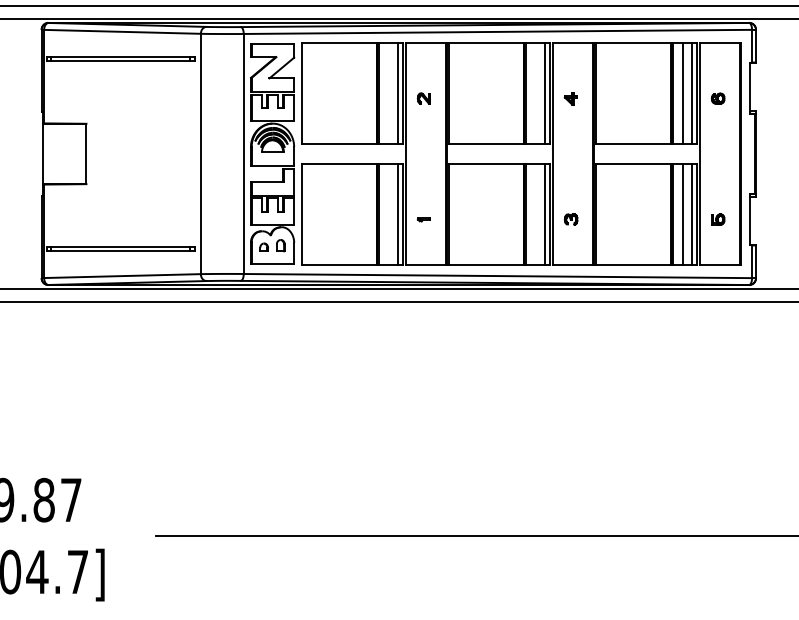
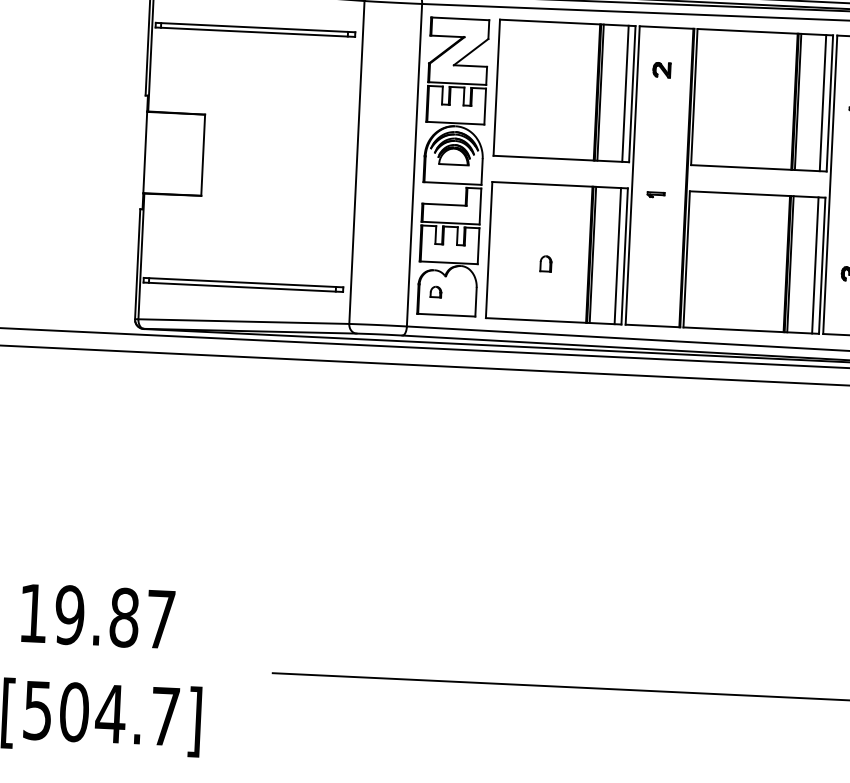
part: (423, 98) -> (661, 69), moved
part: (423, 219) -> (655, 194), moved
part: (280, 245) -> (545, 263), moved

